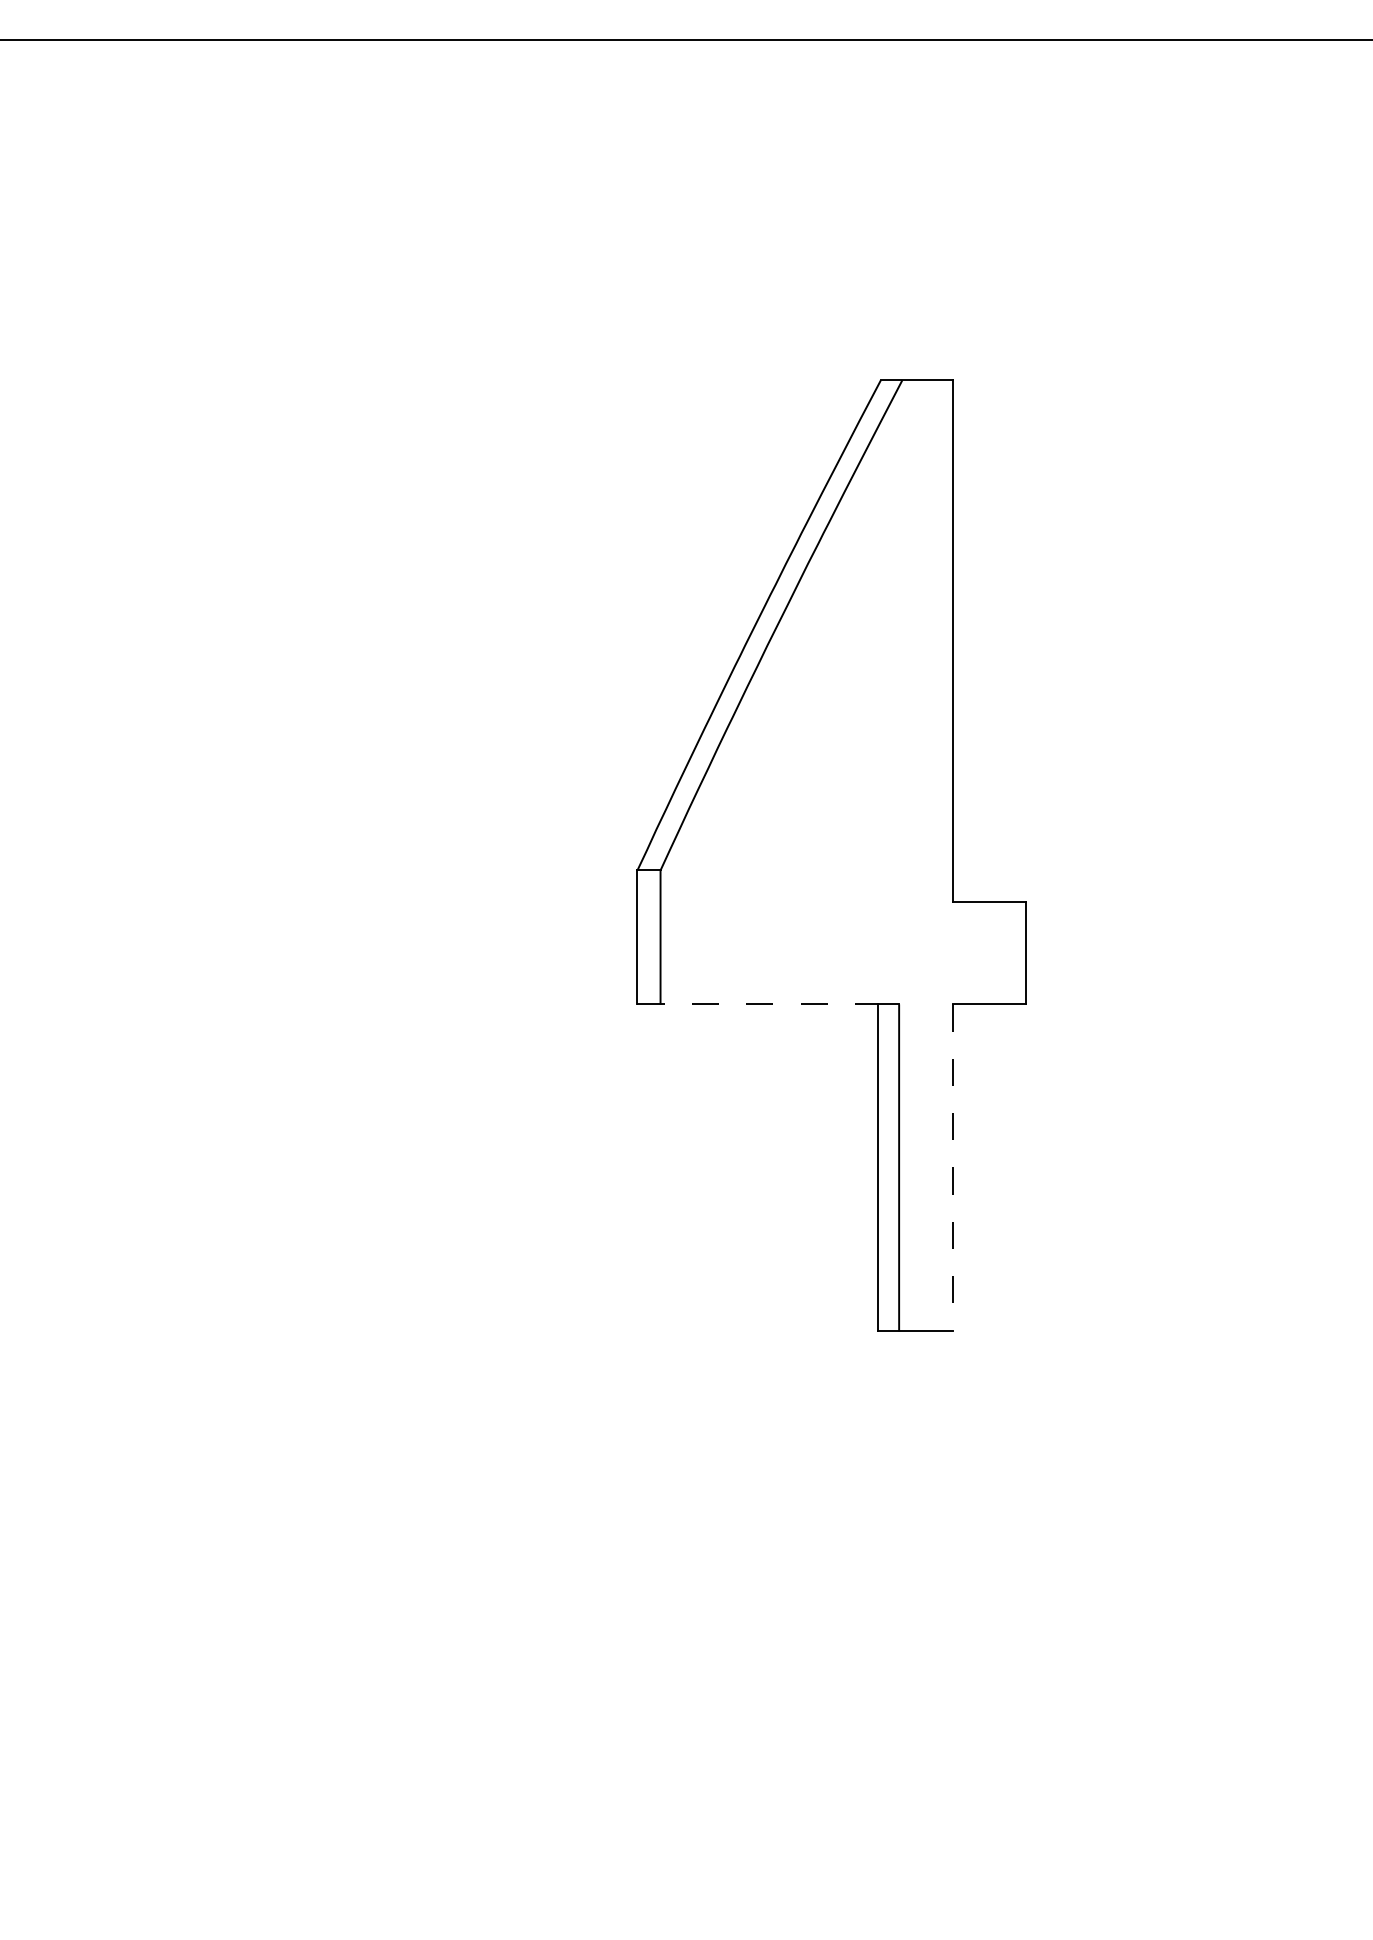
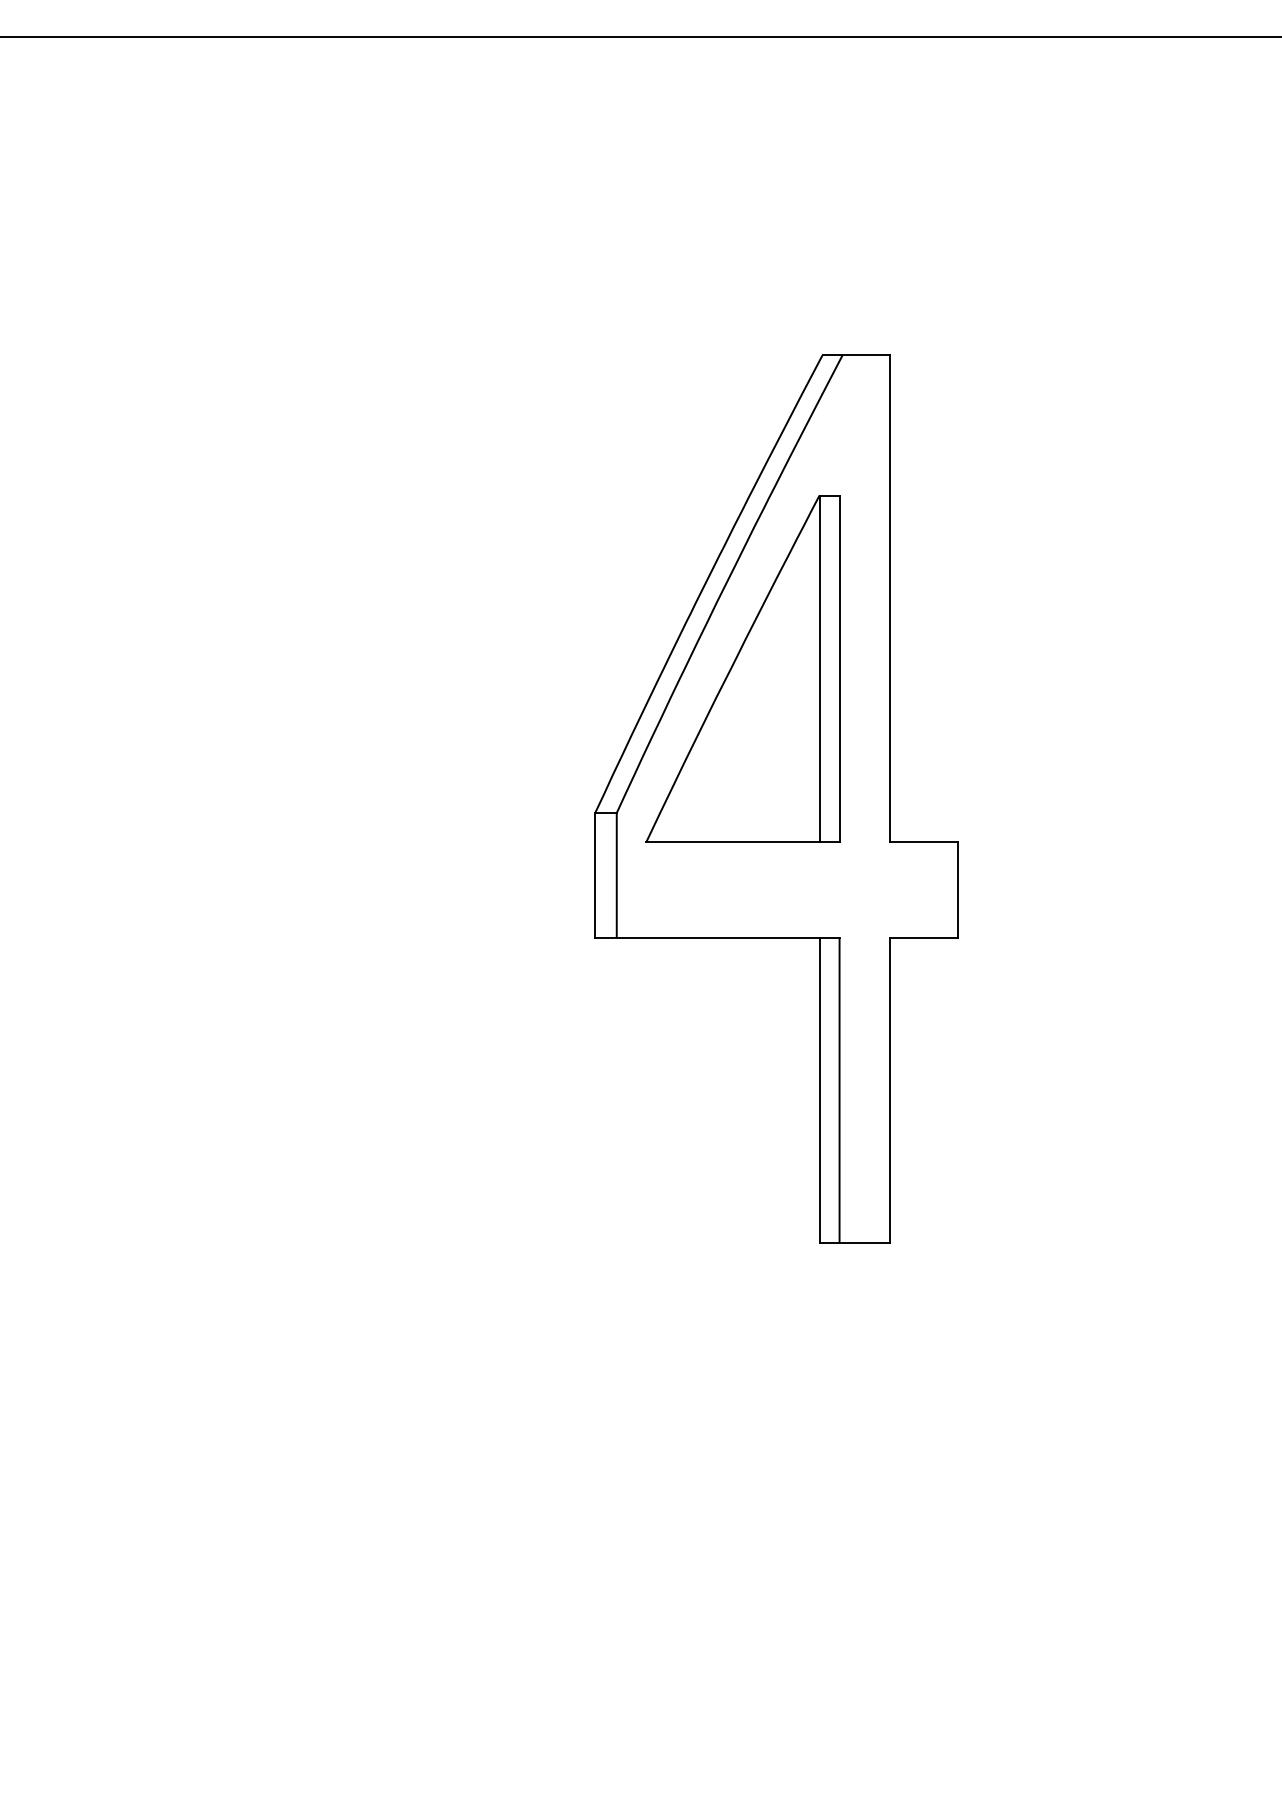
part: (795, 716) -> (742, 669), added
line: (758, 1004) -> (708, 938), dashed -> solid
line: (953, 1168) -> (890, 1091), dashed -> solid

